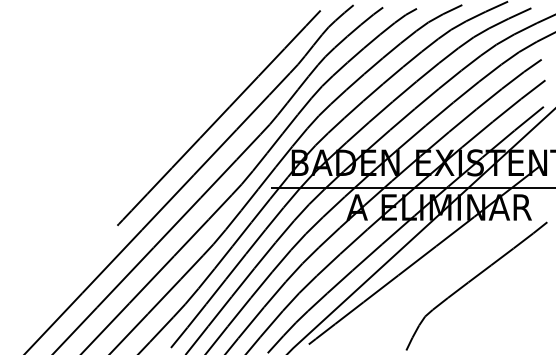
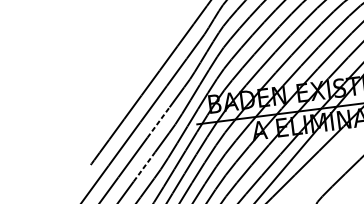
line: (219, 178) -> (159, 122), solid -> dashed
line: (191, 237) -> (144, 166), solid -> dashed

